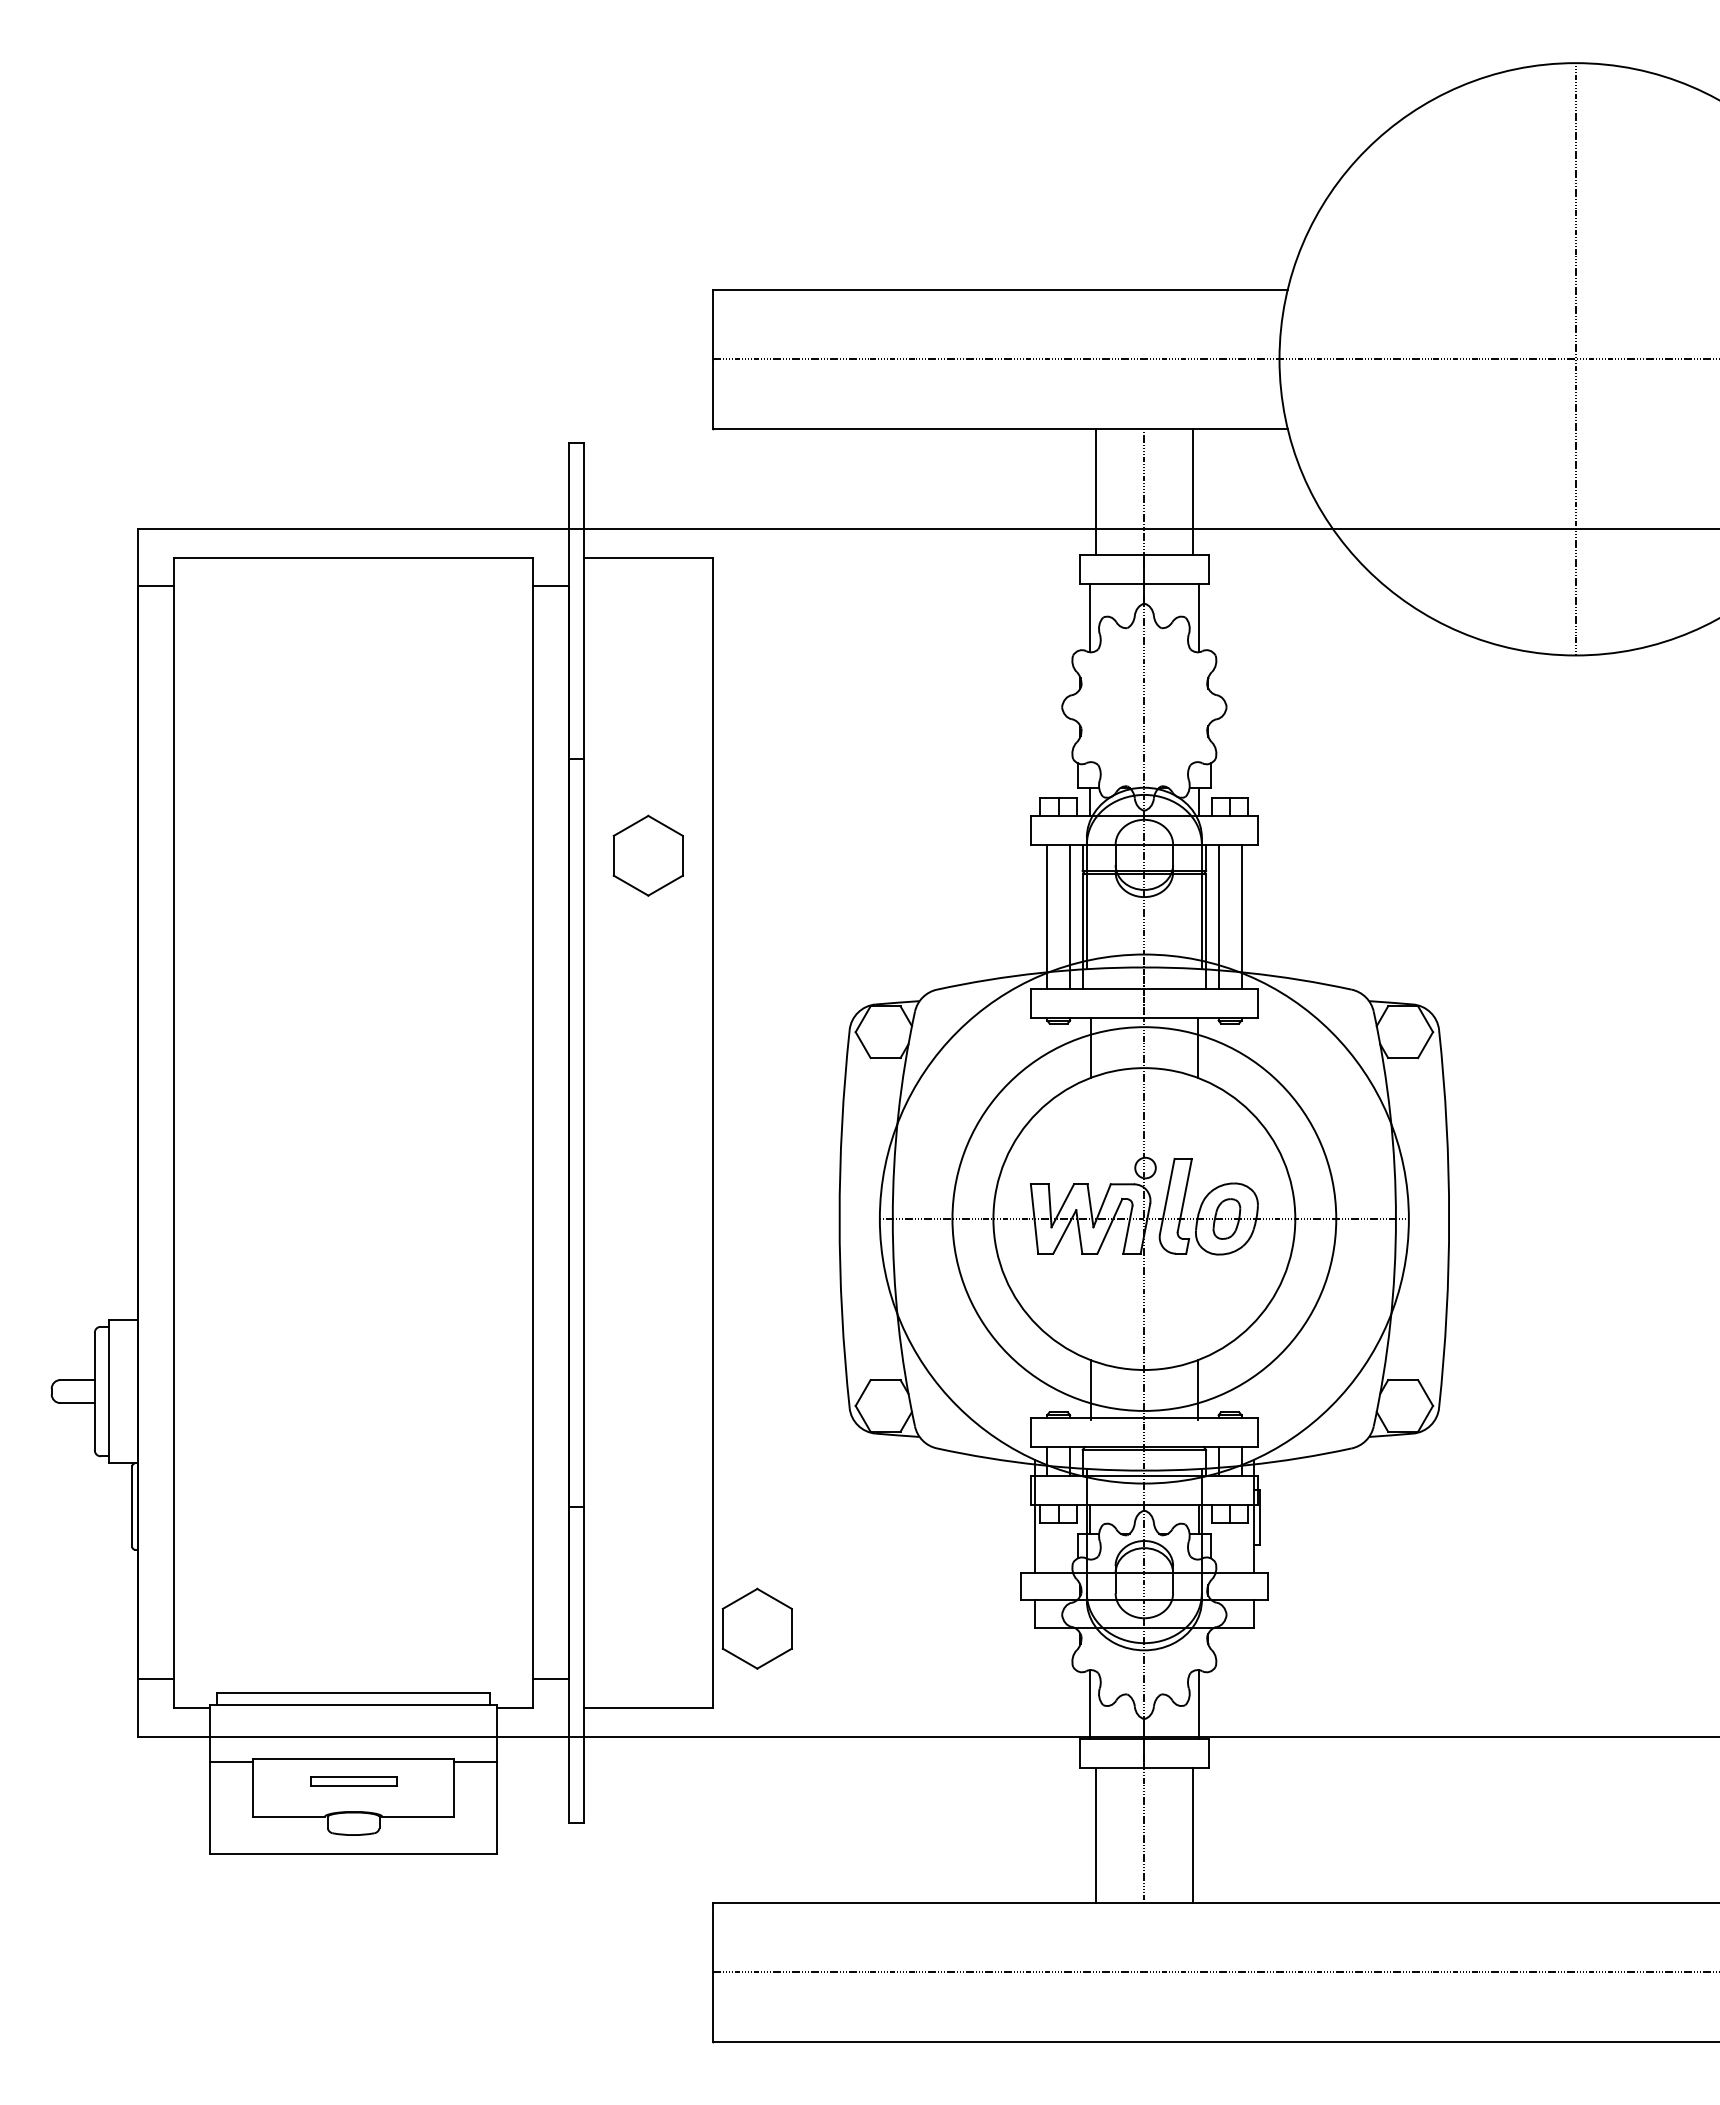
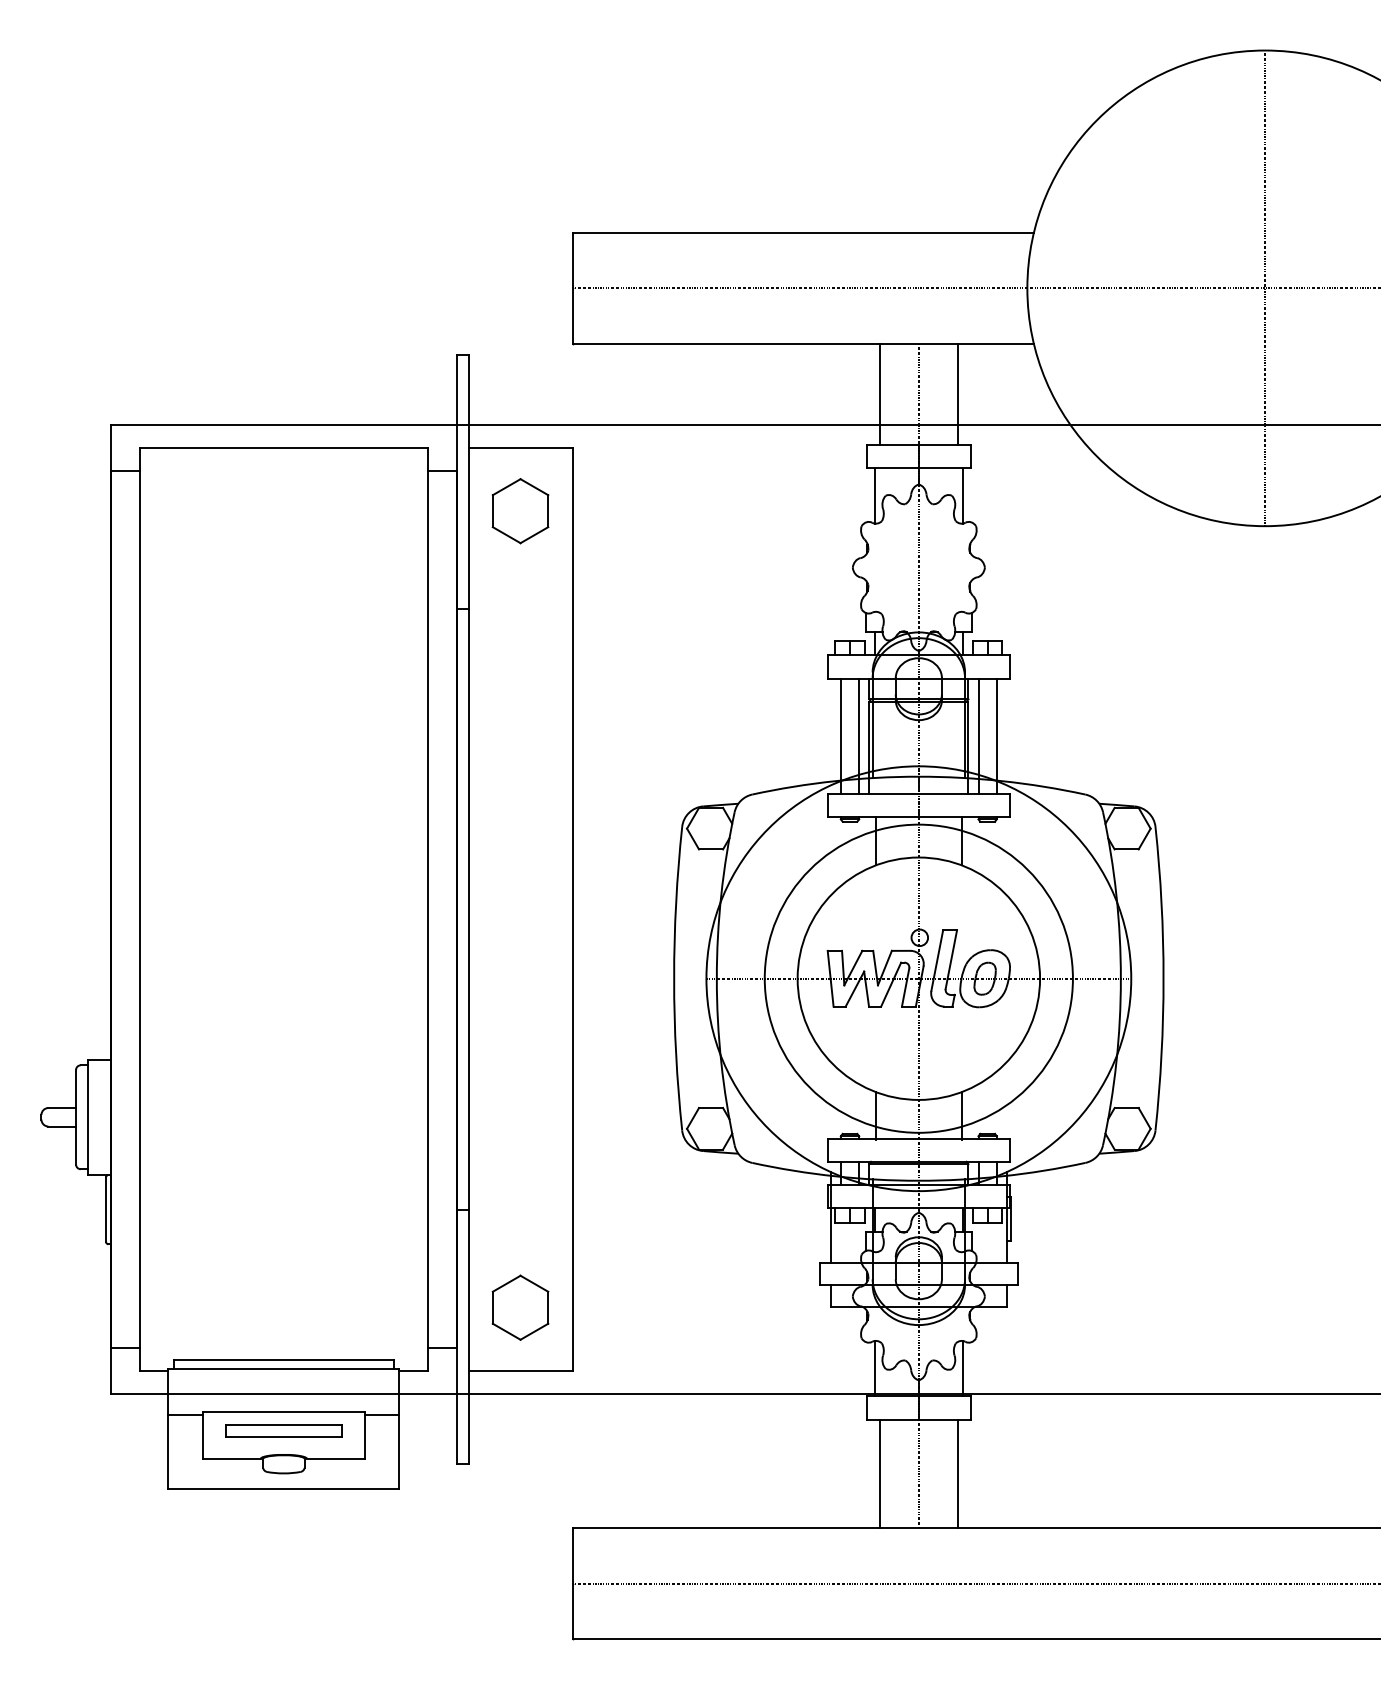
part: (647, 855) -> (519, 510), moved
part: (756, 1628) -> (519, 1307), moved
part: (353, 1781) -> (283, 1430), size x1.67

